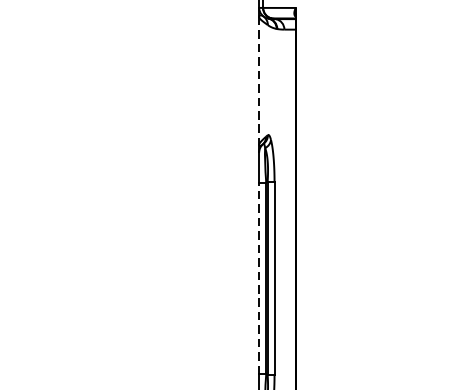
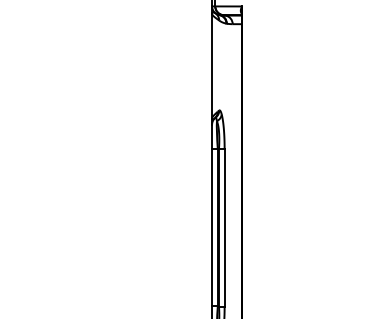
line: (259, 81) -> (212, 66), dashed -> solid
line: (259, 278) -> (212, 227), dashed -> solid

